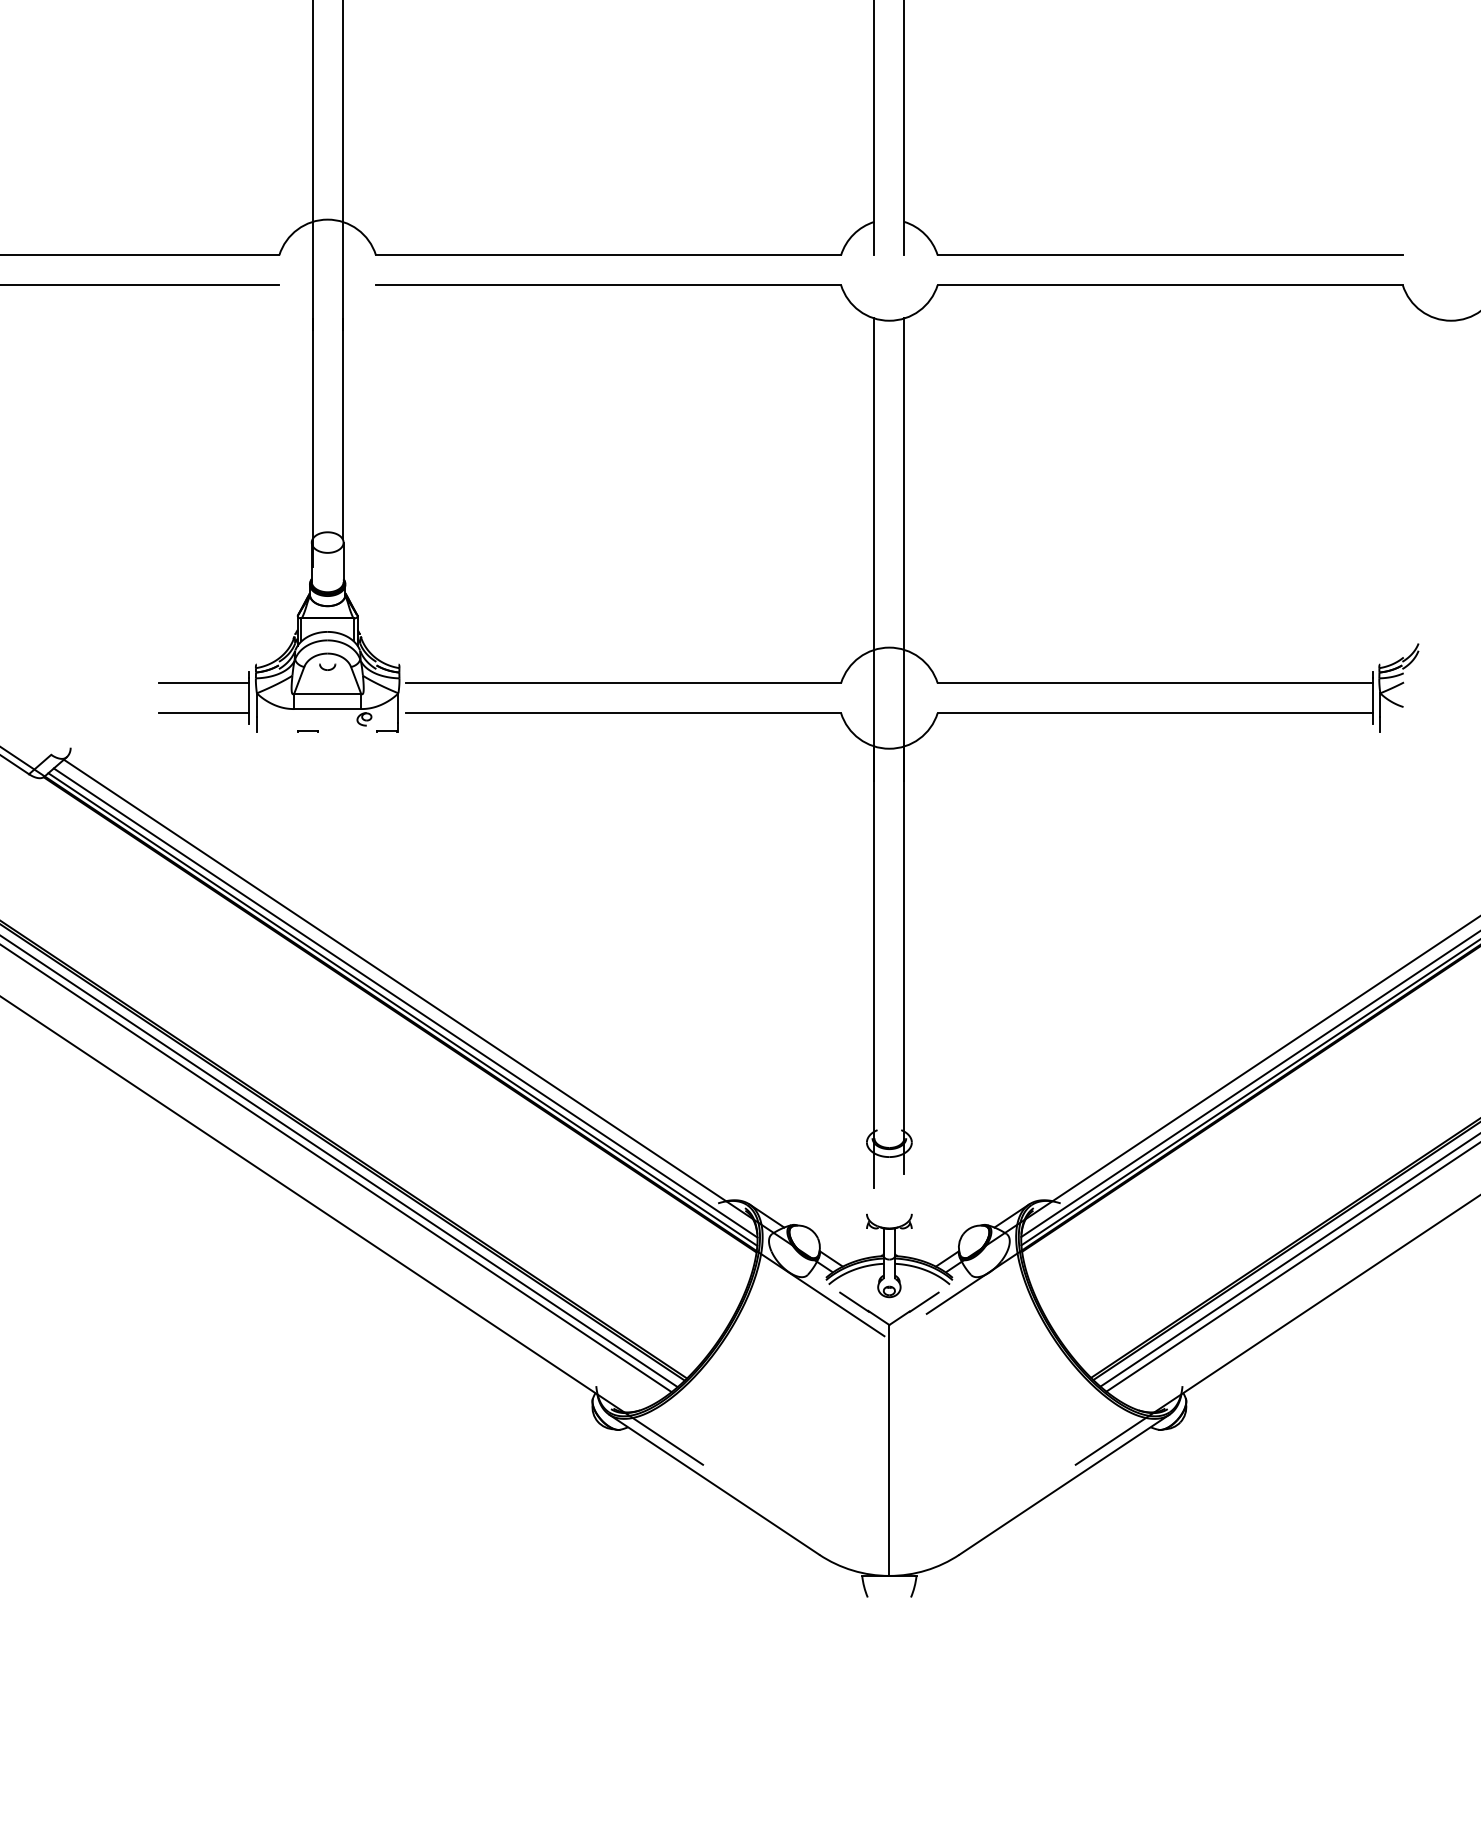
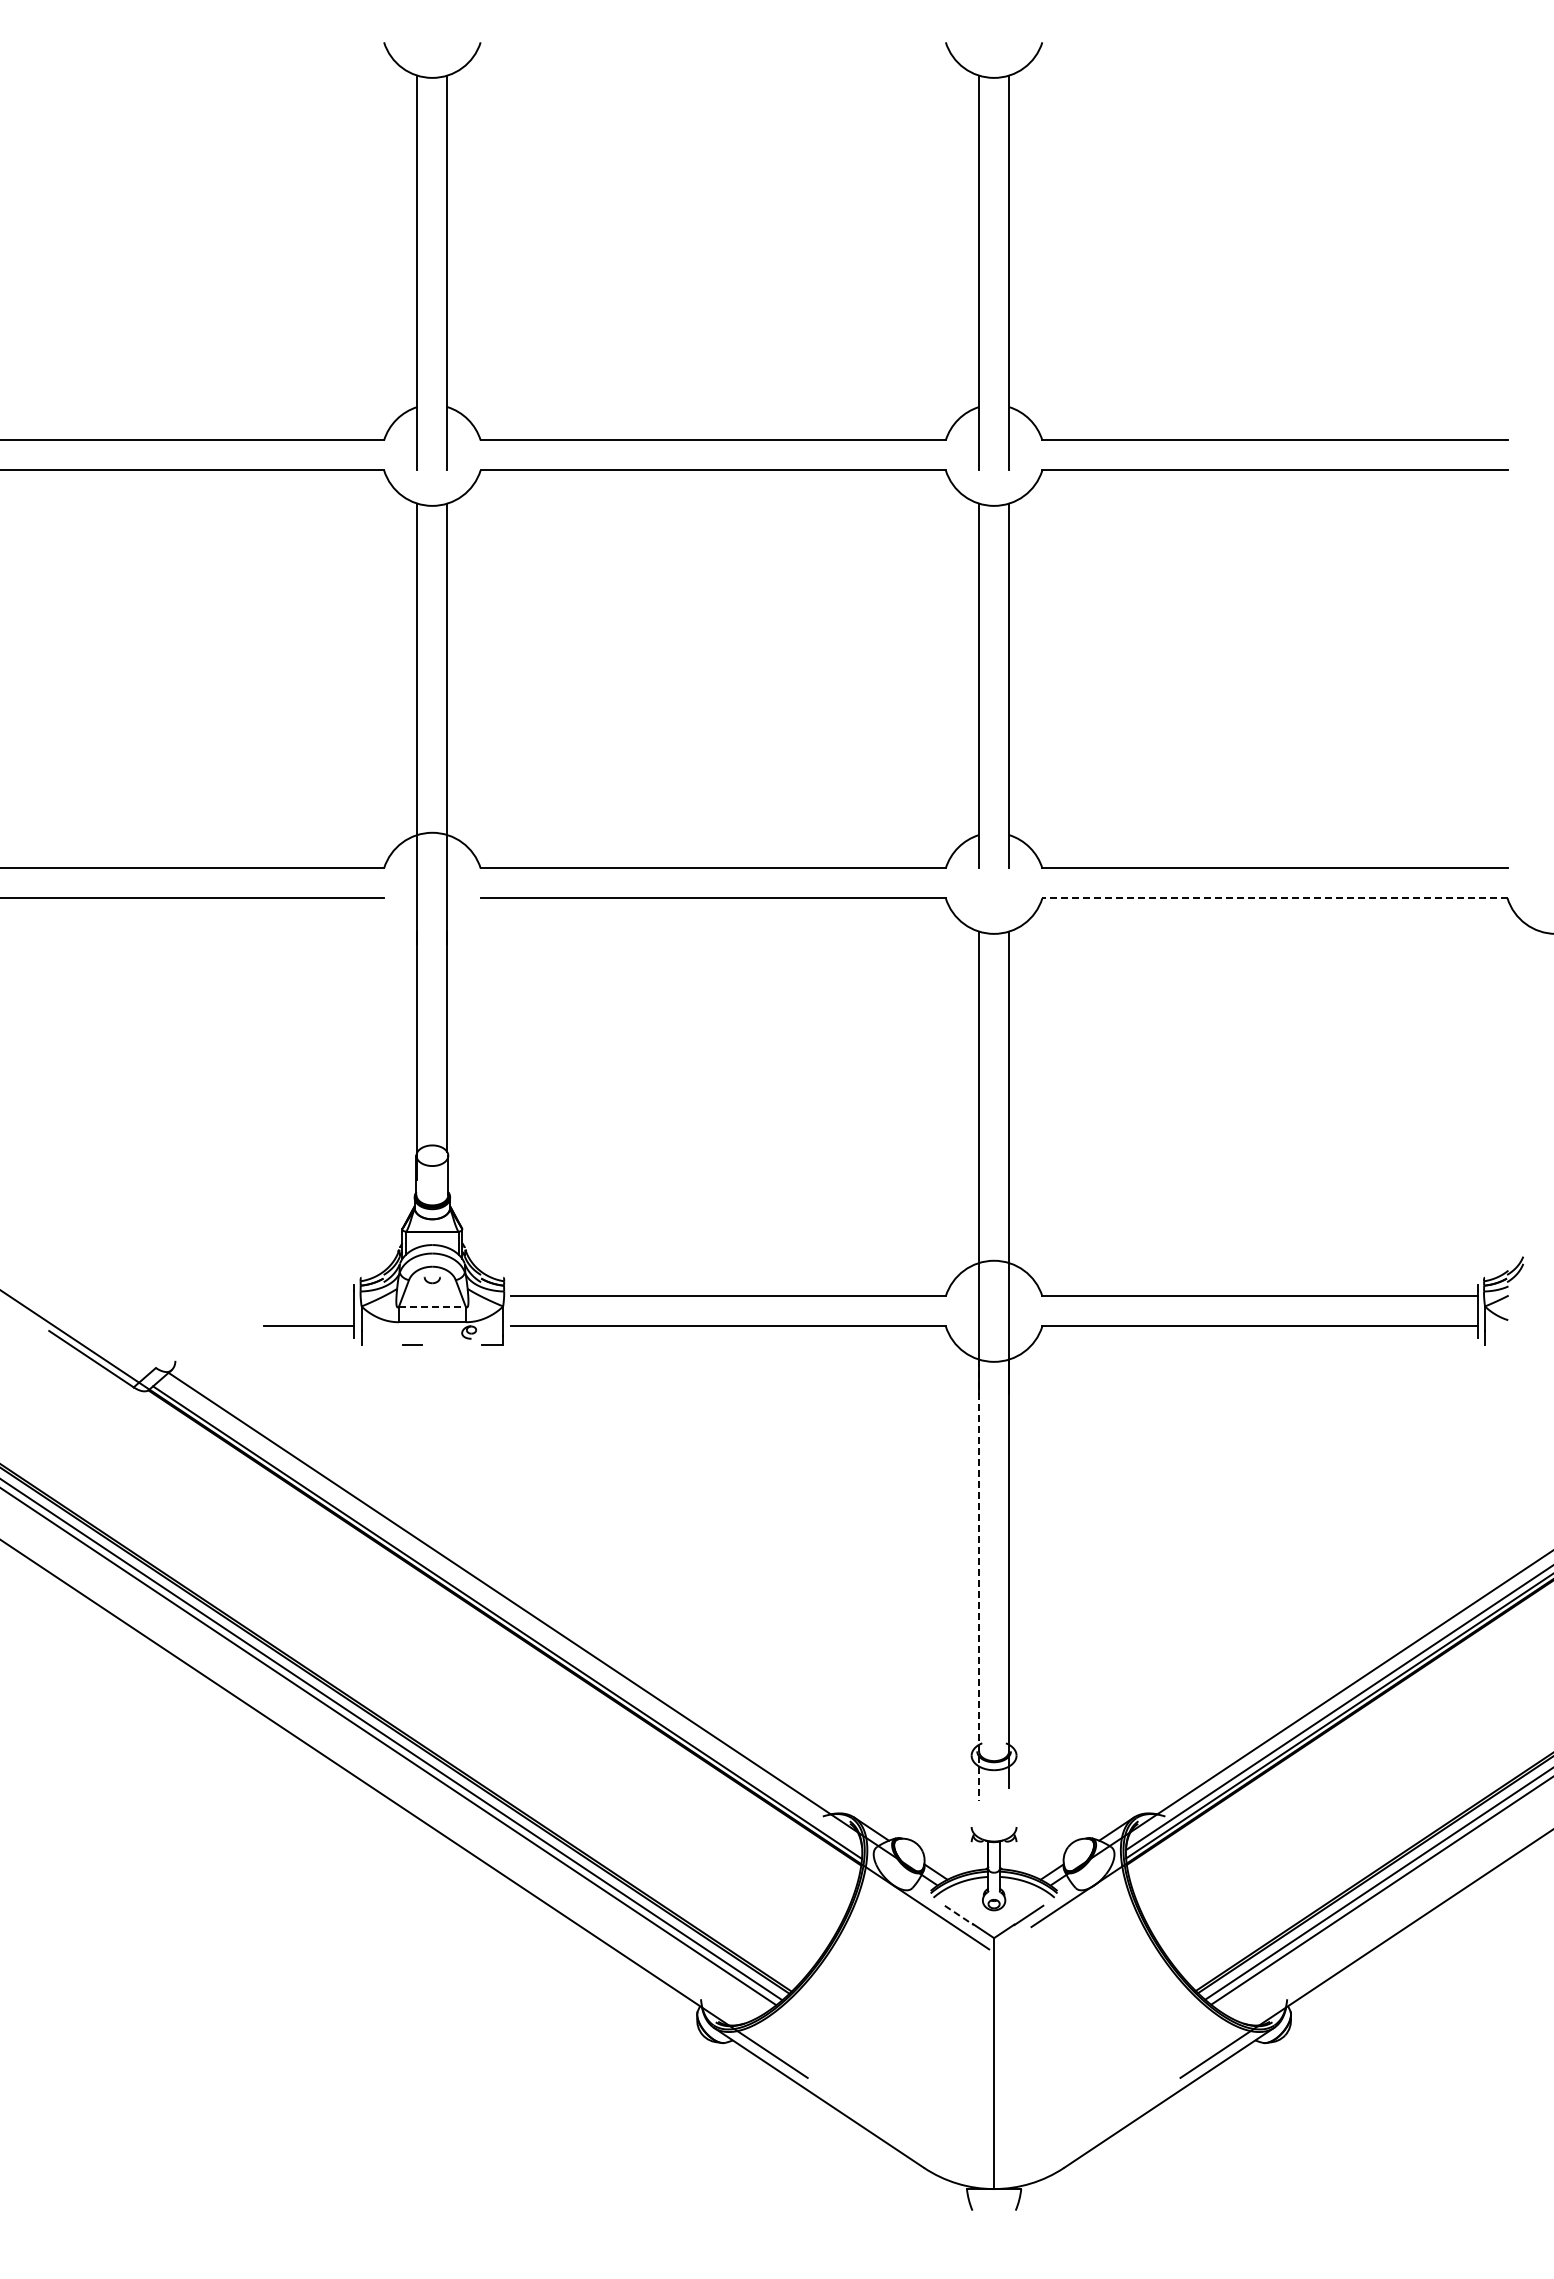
line: (1169, 285) -> (1274, 898), solid -> dashed
line: (203, 683) -> (308, 1296), removed
line: (327, 694) -> (432, 1307), solid -> dashed
line: (874, 967) -> (979, 1580), solid -> dashed
line: (405, 1002) -> (510, 1615), removed
line: (854, 1302) -> (959, 1915), solid -> dashed

